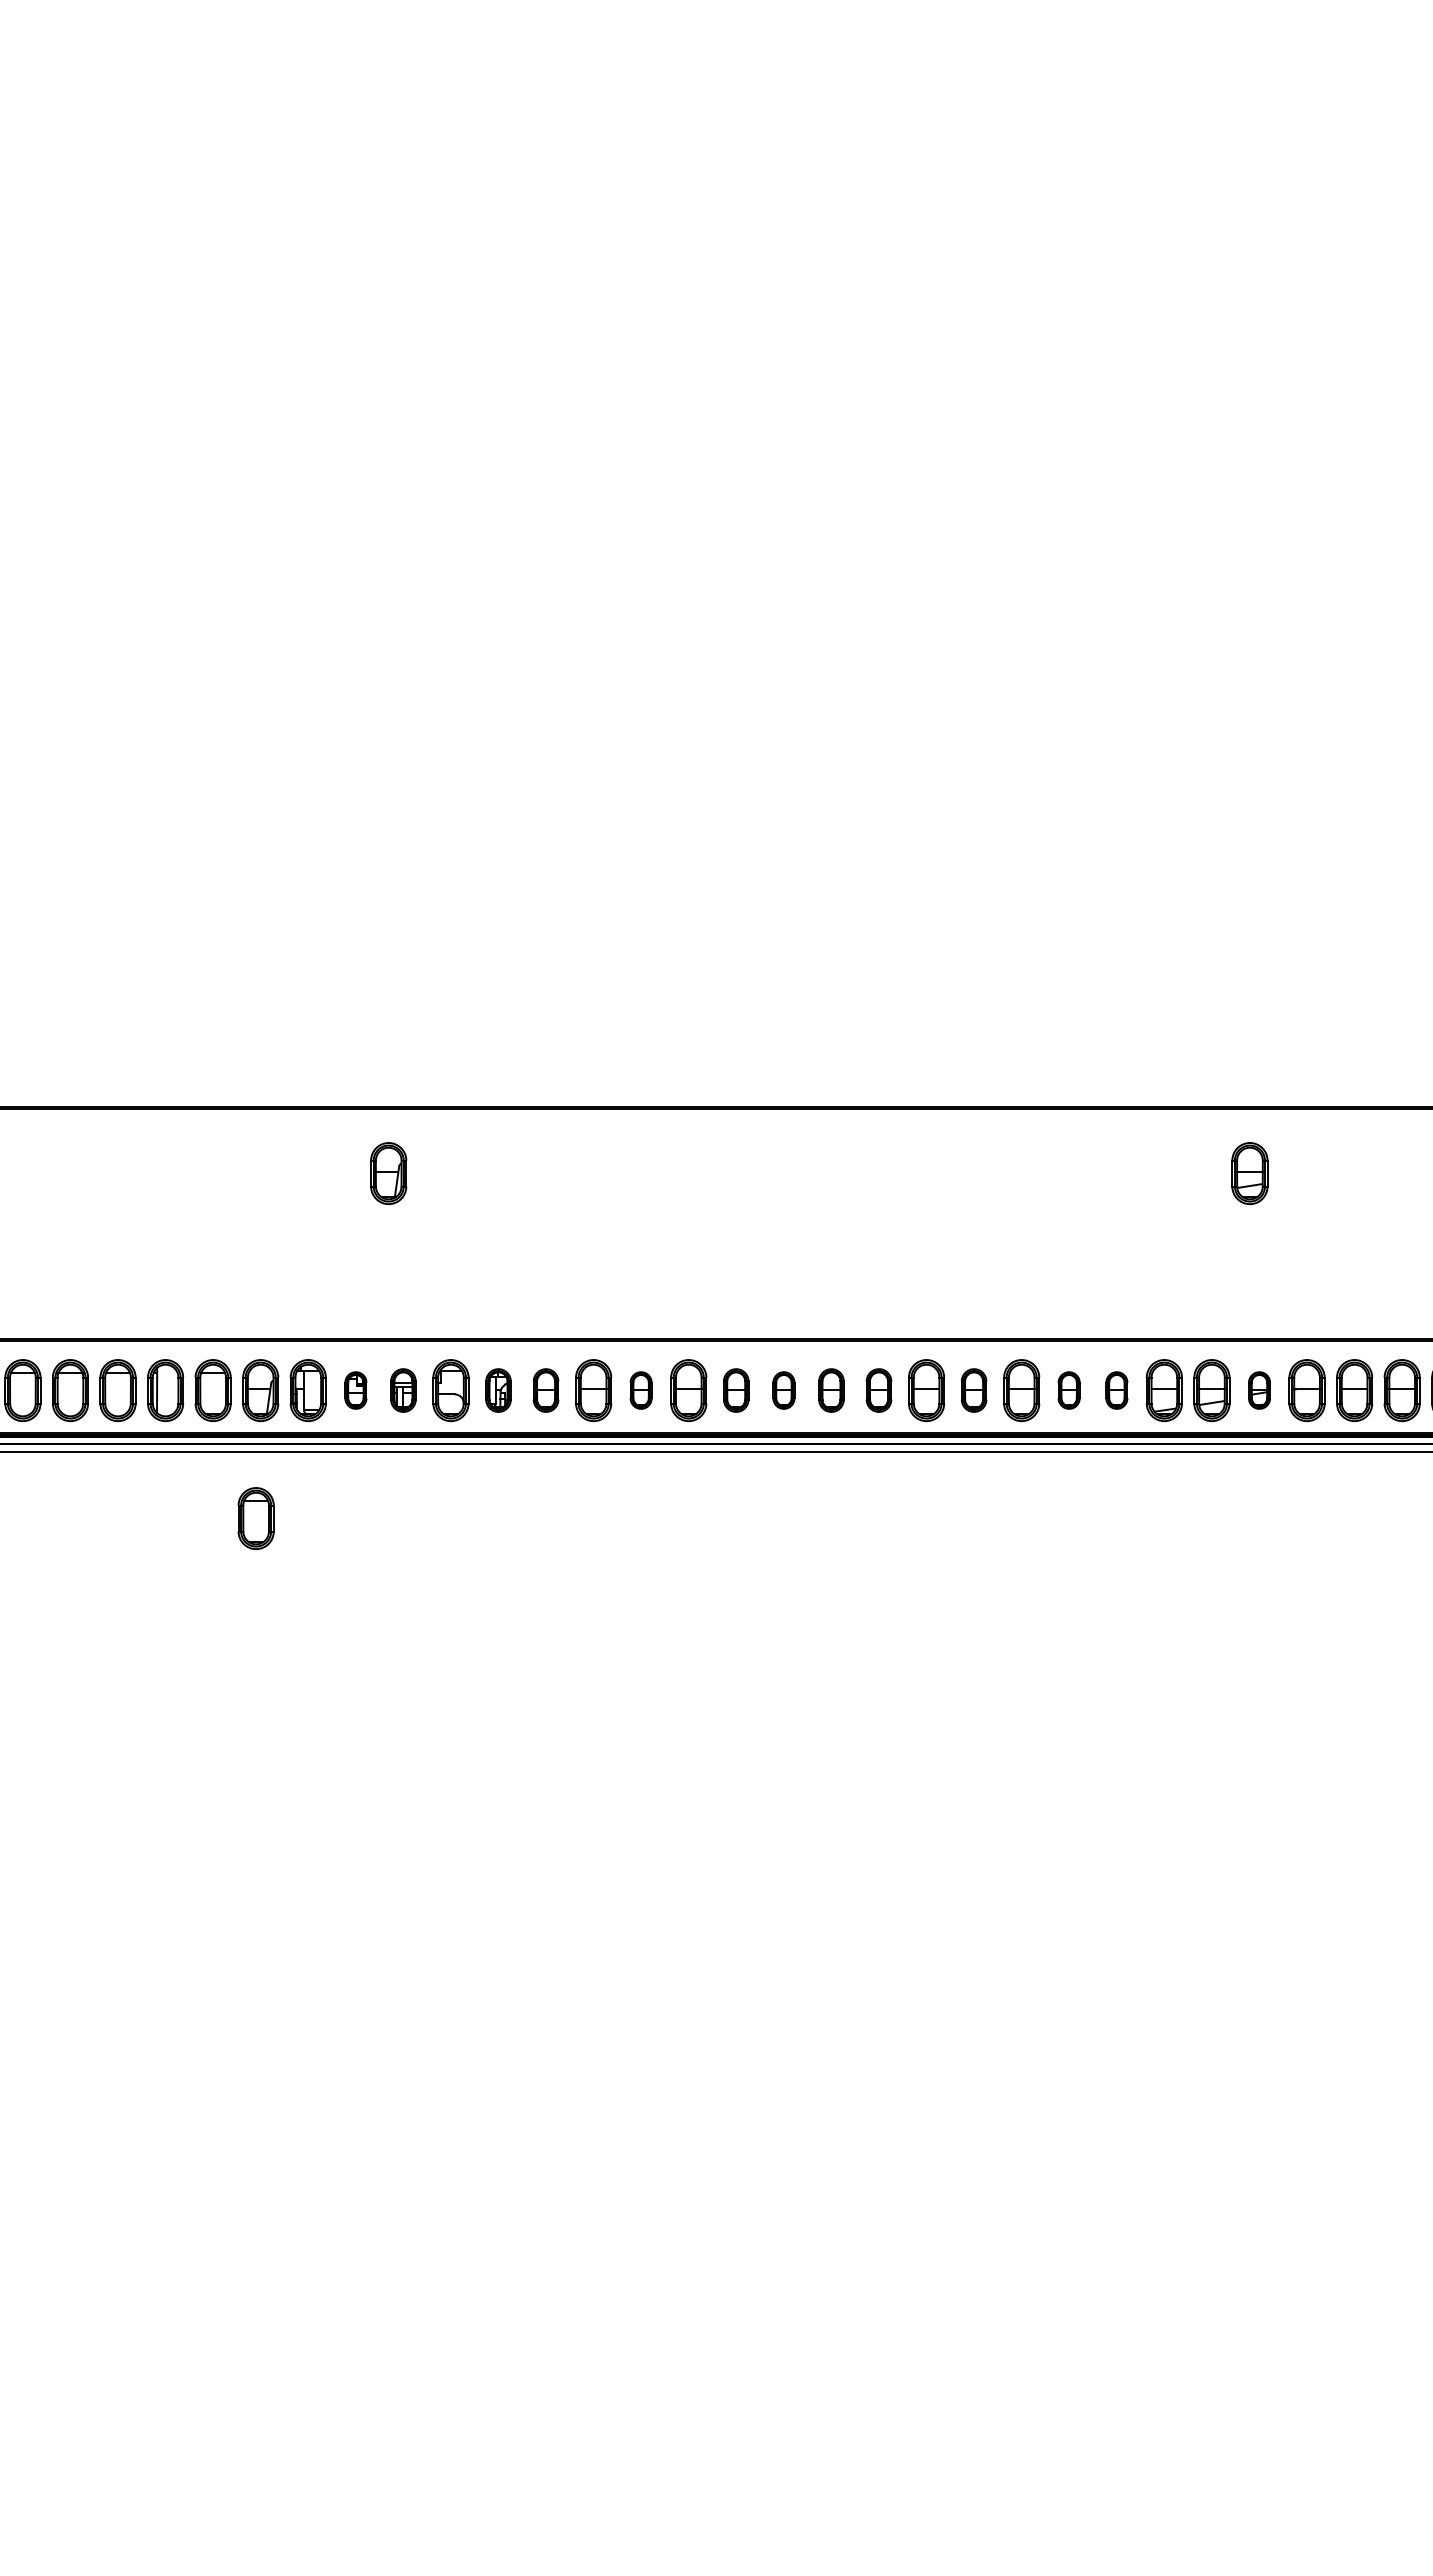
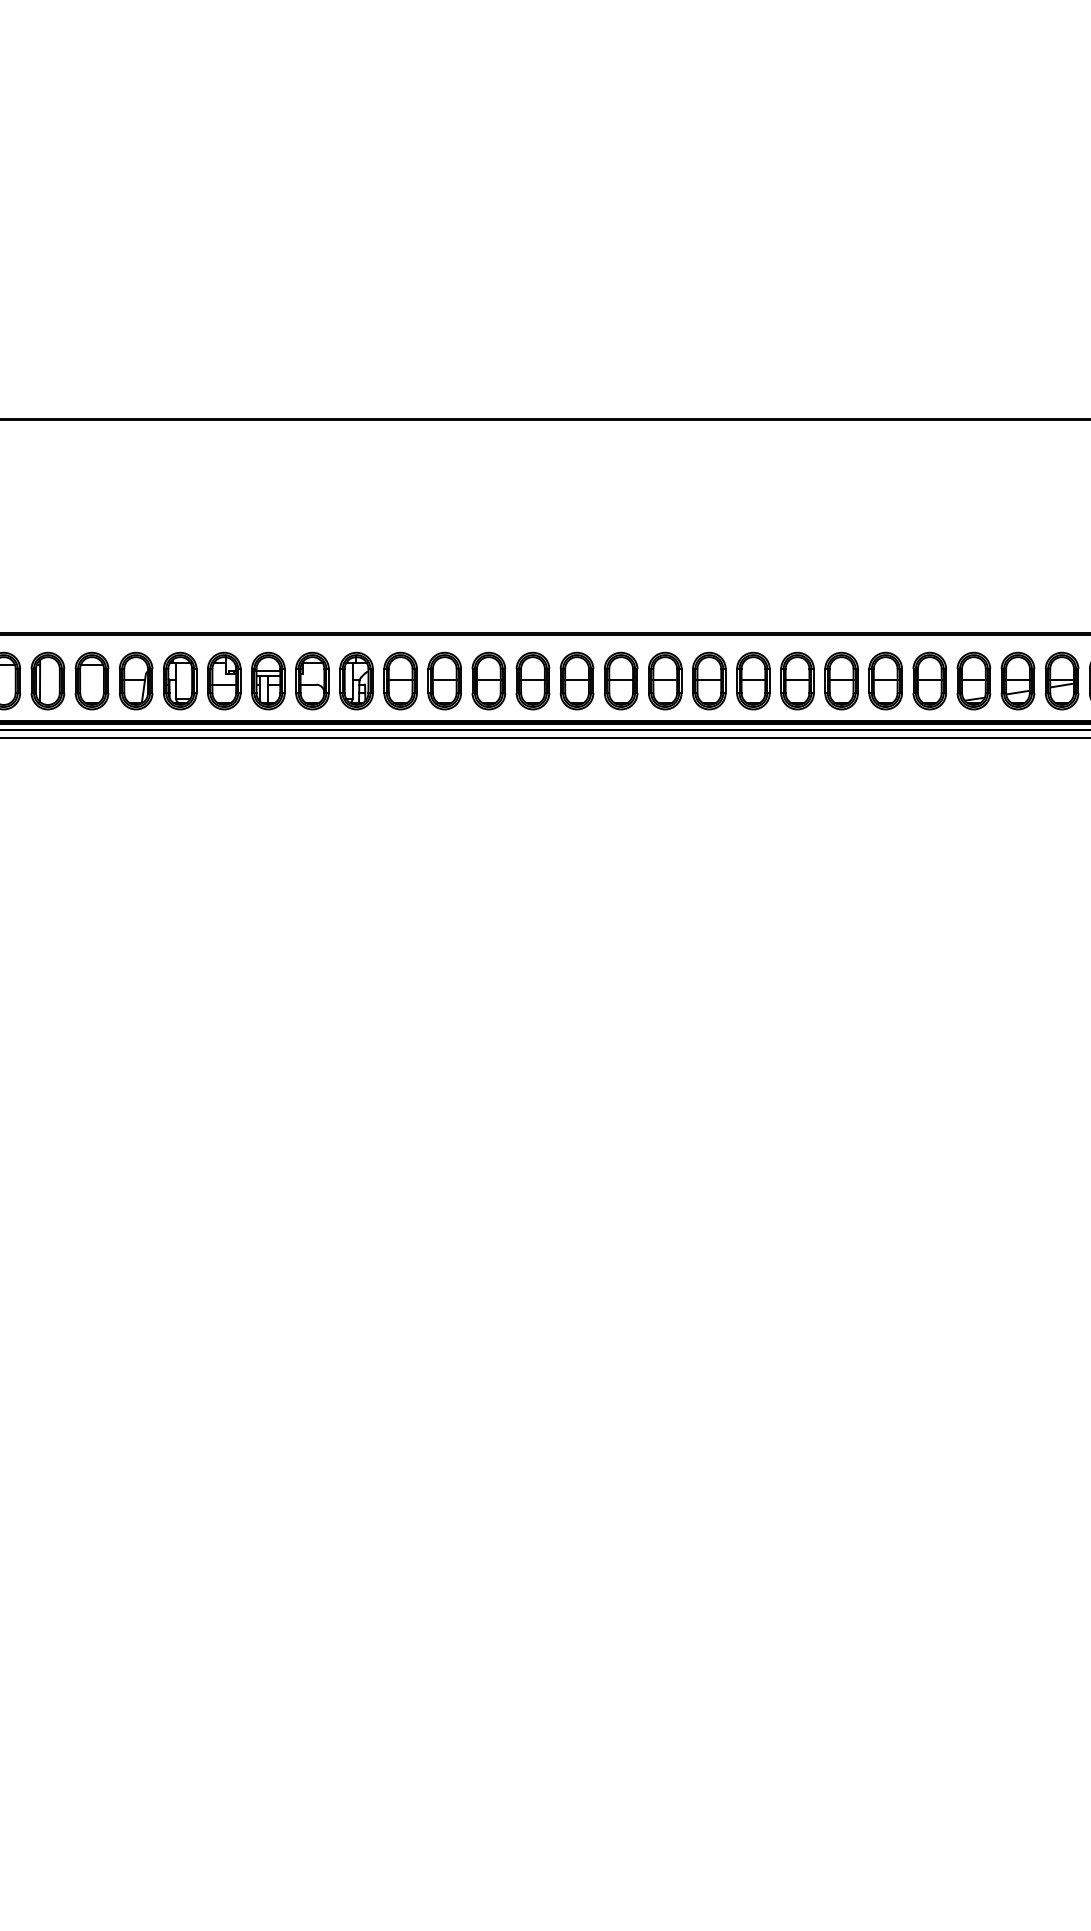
part: (388, 1173) -> (254, 479), removed
part: (1249, 1173) -> (1052, 479), removed
part: (355, 1390) -> (223, 681), size x1.67
part: (403, 1390) -> (268, 681), size x1.43
part: (498, 1390) -> (356, 681), size x1.43
part: (545, 1390) -> (400, 681), size x1.43
part: (640, 1390) -> (488, 681), size x1.67
part: (735, 1390) -> (576, 681), size x1.43
part: (783, 1390) -> (620, 681), size x1.67
part: (831, 1390) -> (665, 681), size x1.43
part: (878, 1390) -> (708, 681), size x1.43
part: (973, 1390) -> (796, 681), size x1.43
part: (1068, 1390) -> (885, 681), size x1.67
part: (1116, 1390) -> (929, 681), size x1.67
part: (1259, 1390) -> (1062, 681), size x1.67
part: (255, 1518) -> (131, 799), removed

